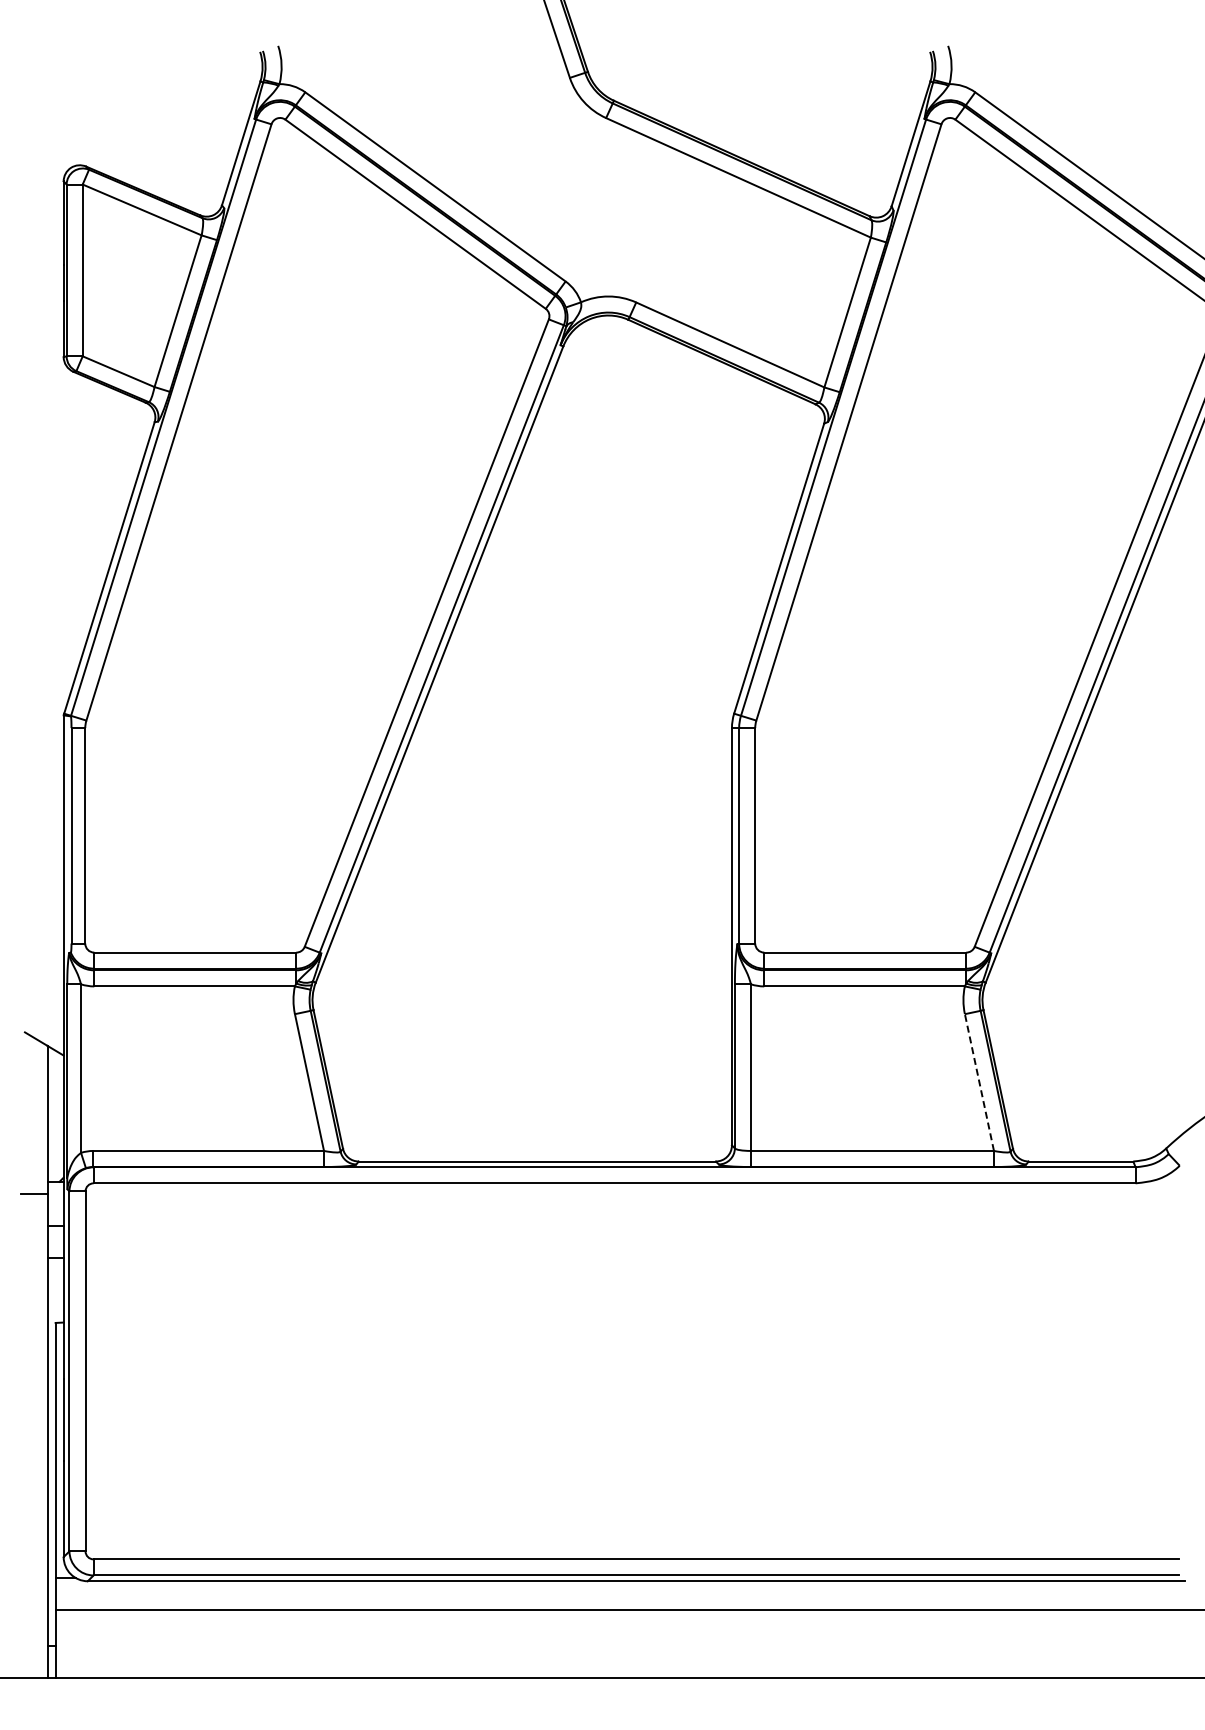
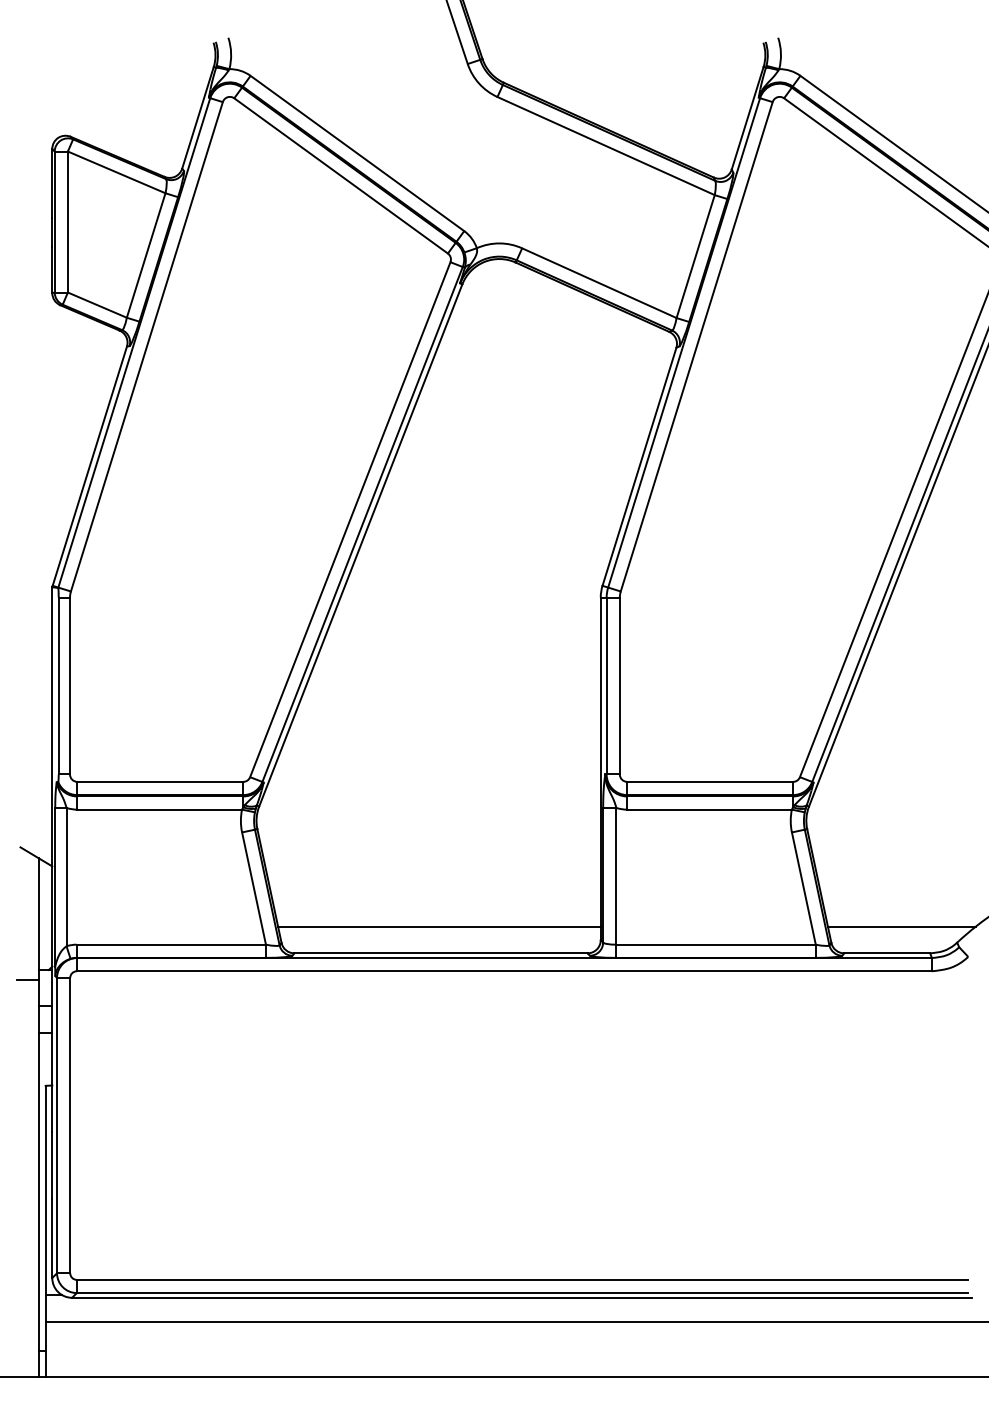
line: (979, 1082) -> (803, 888), dashed -> solid
line: (534, 1128) -> (438, 926), added
line: (1098, 1128) -> (901, 926), added

